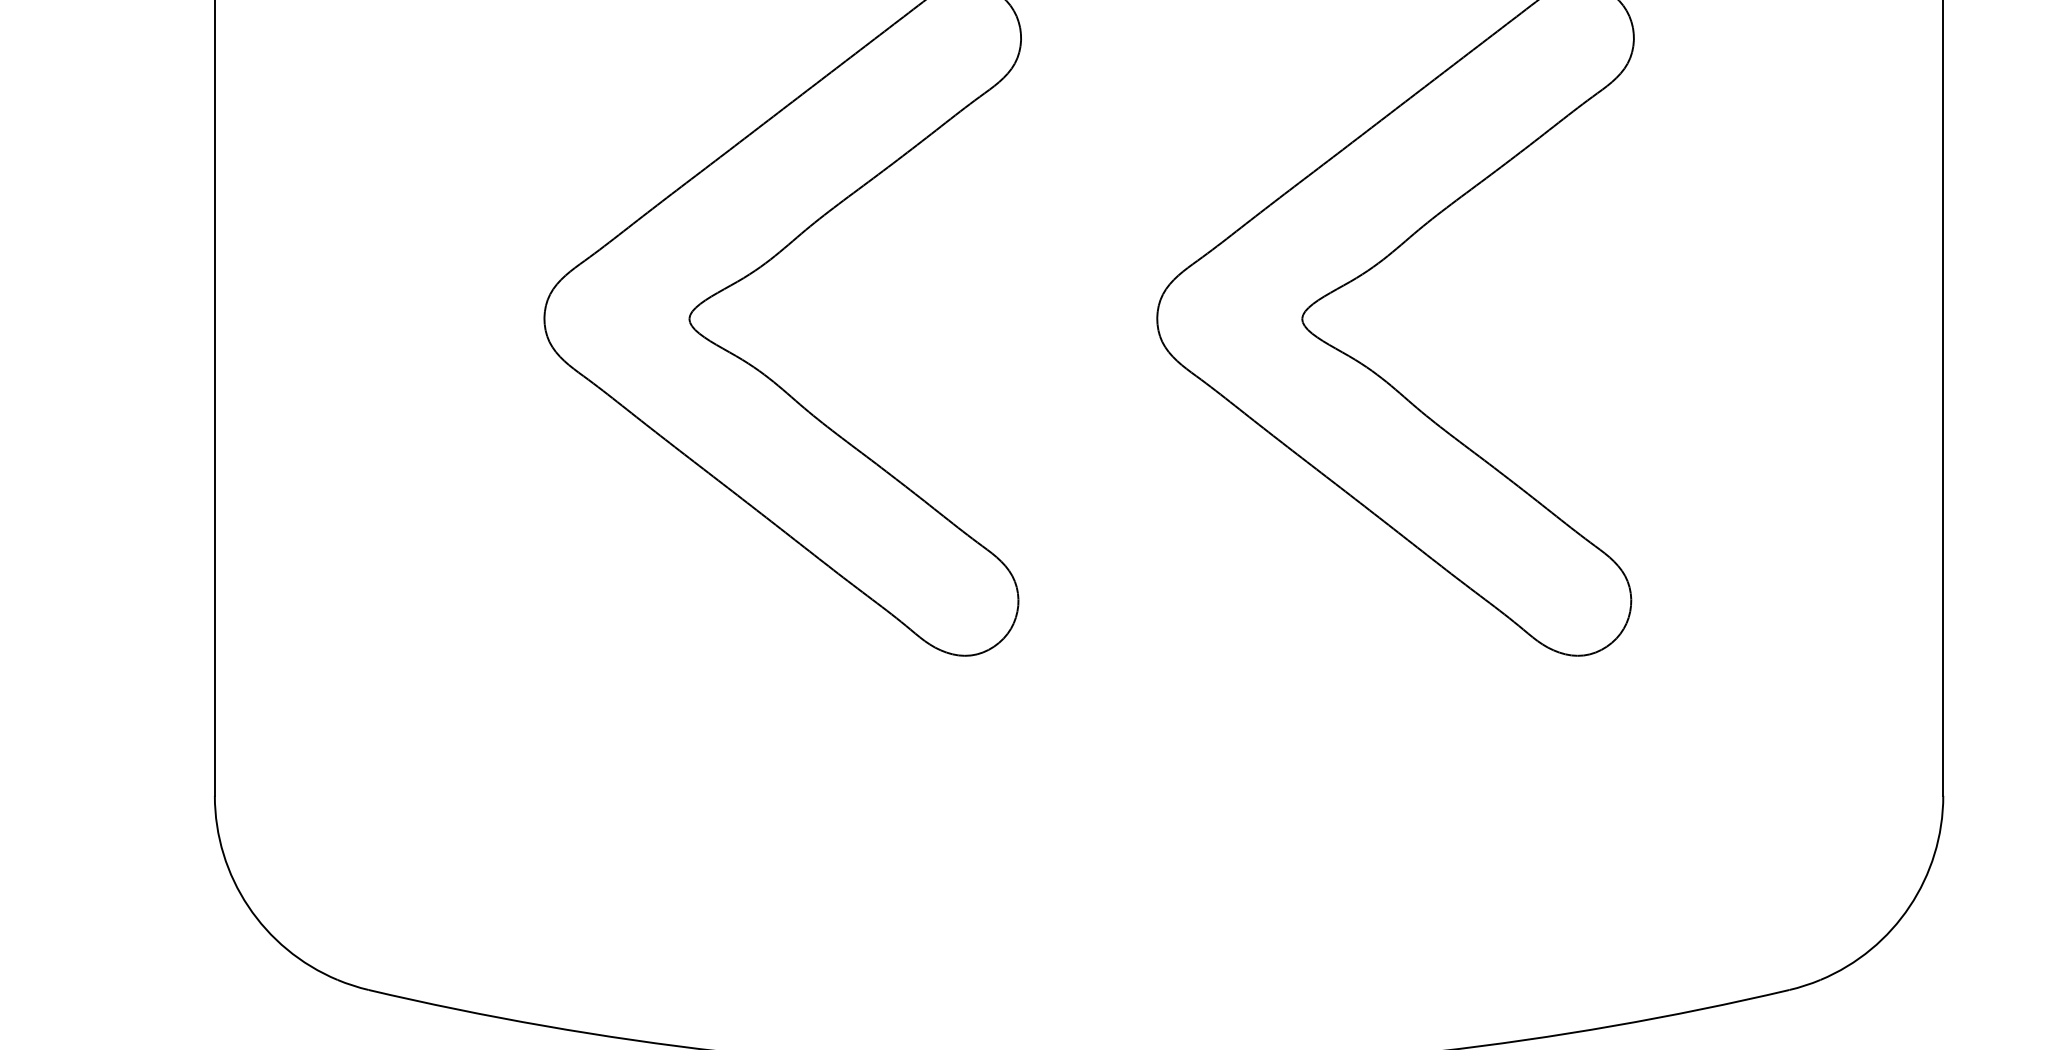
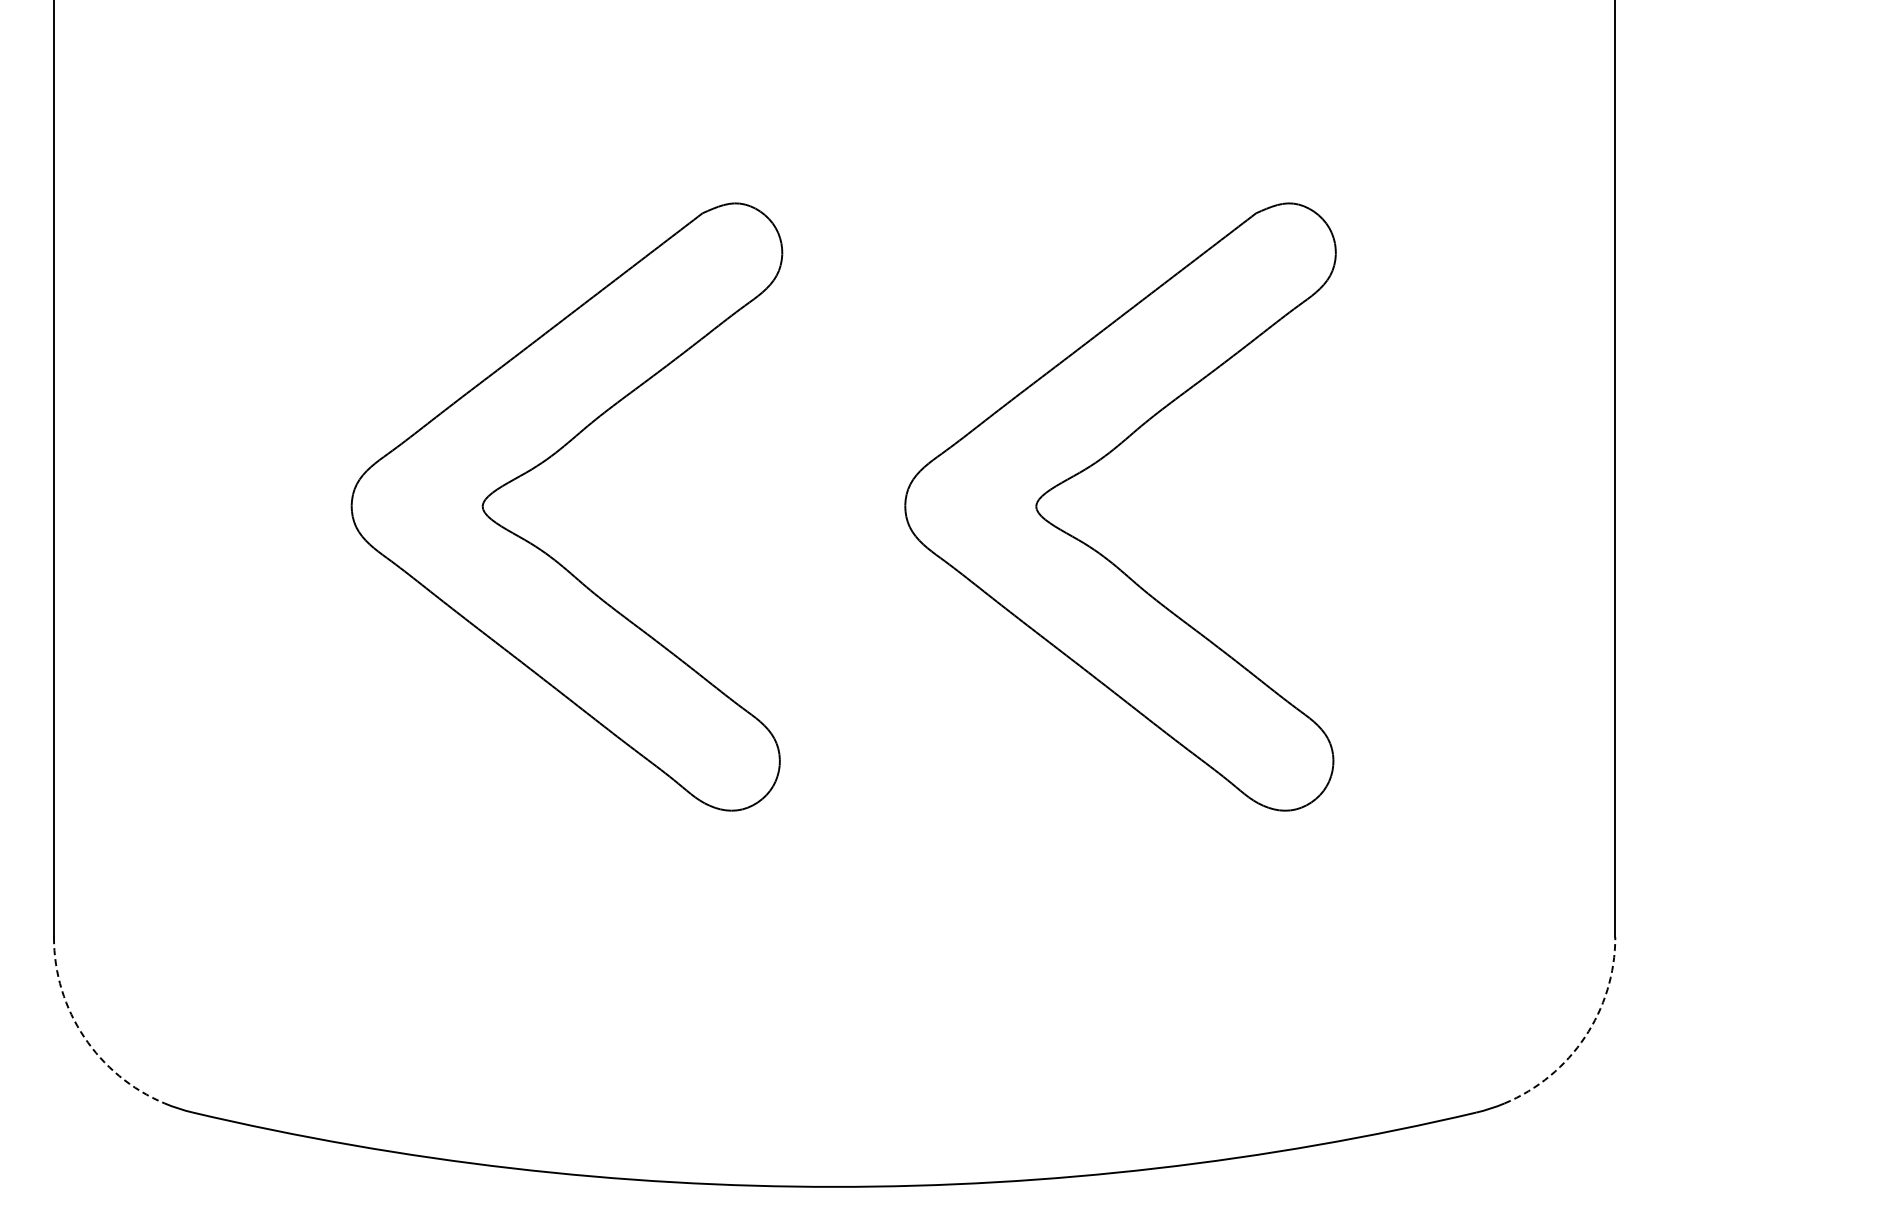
arc: (248, 906) -> (84, 1037), solid -> dashed
arc: (1910, 906) -> (1585, 1037), solid -> dashed

